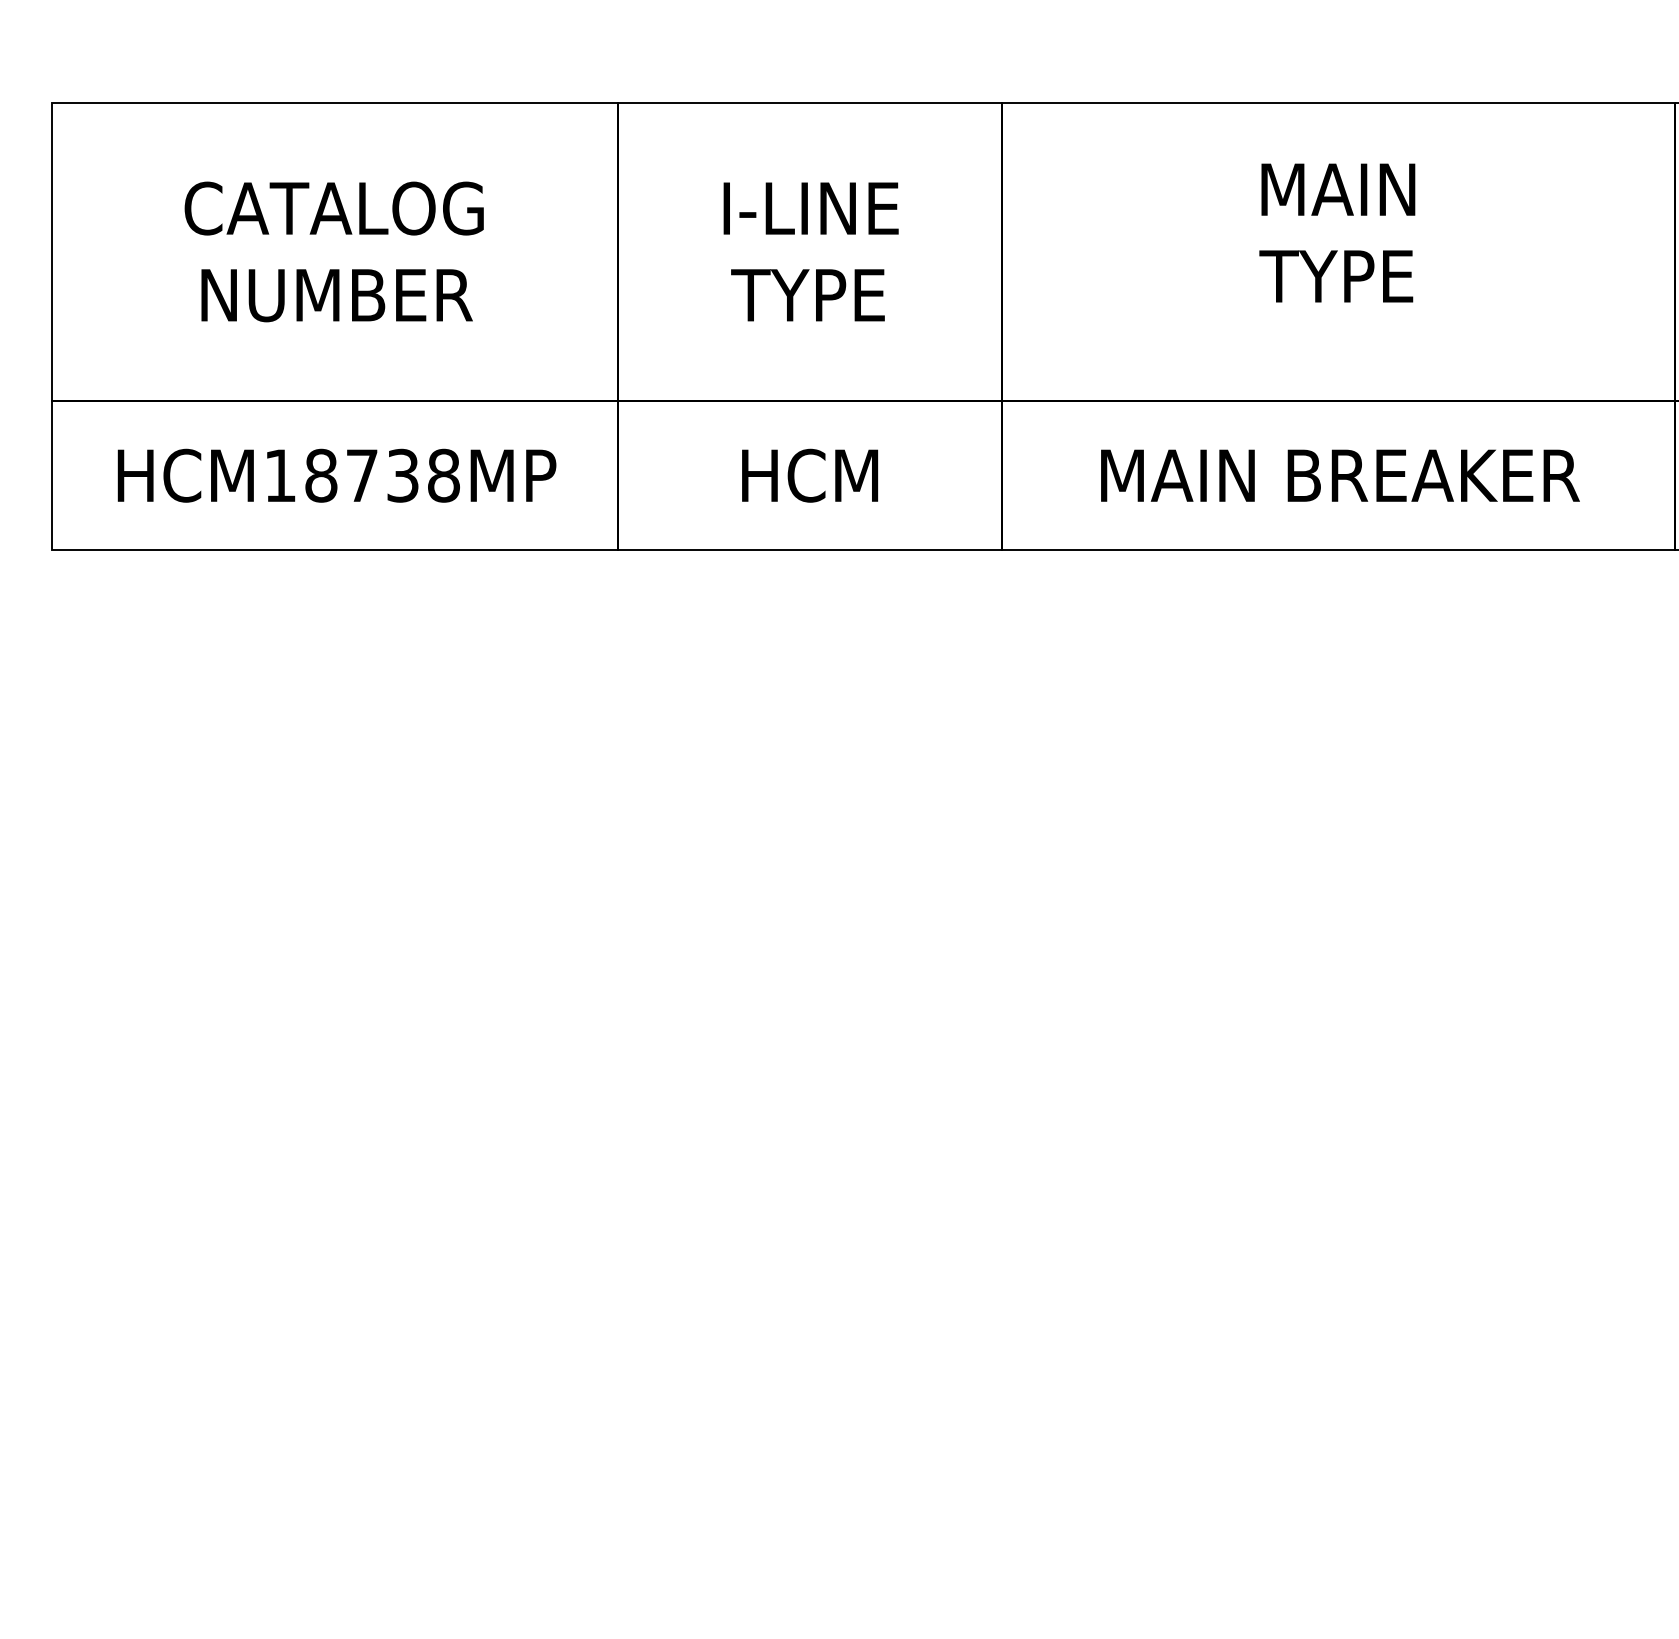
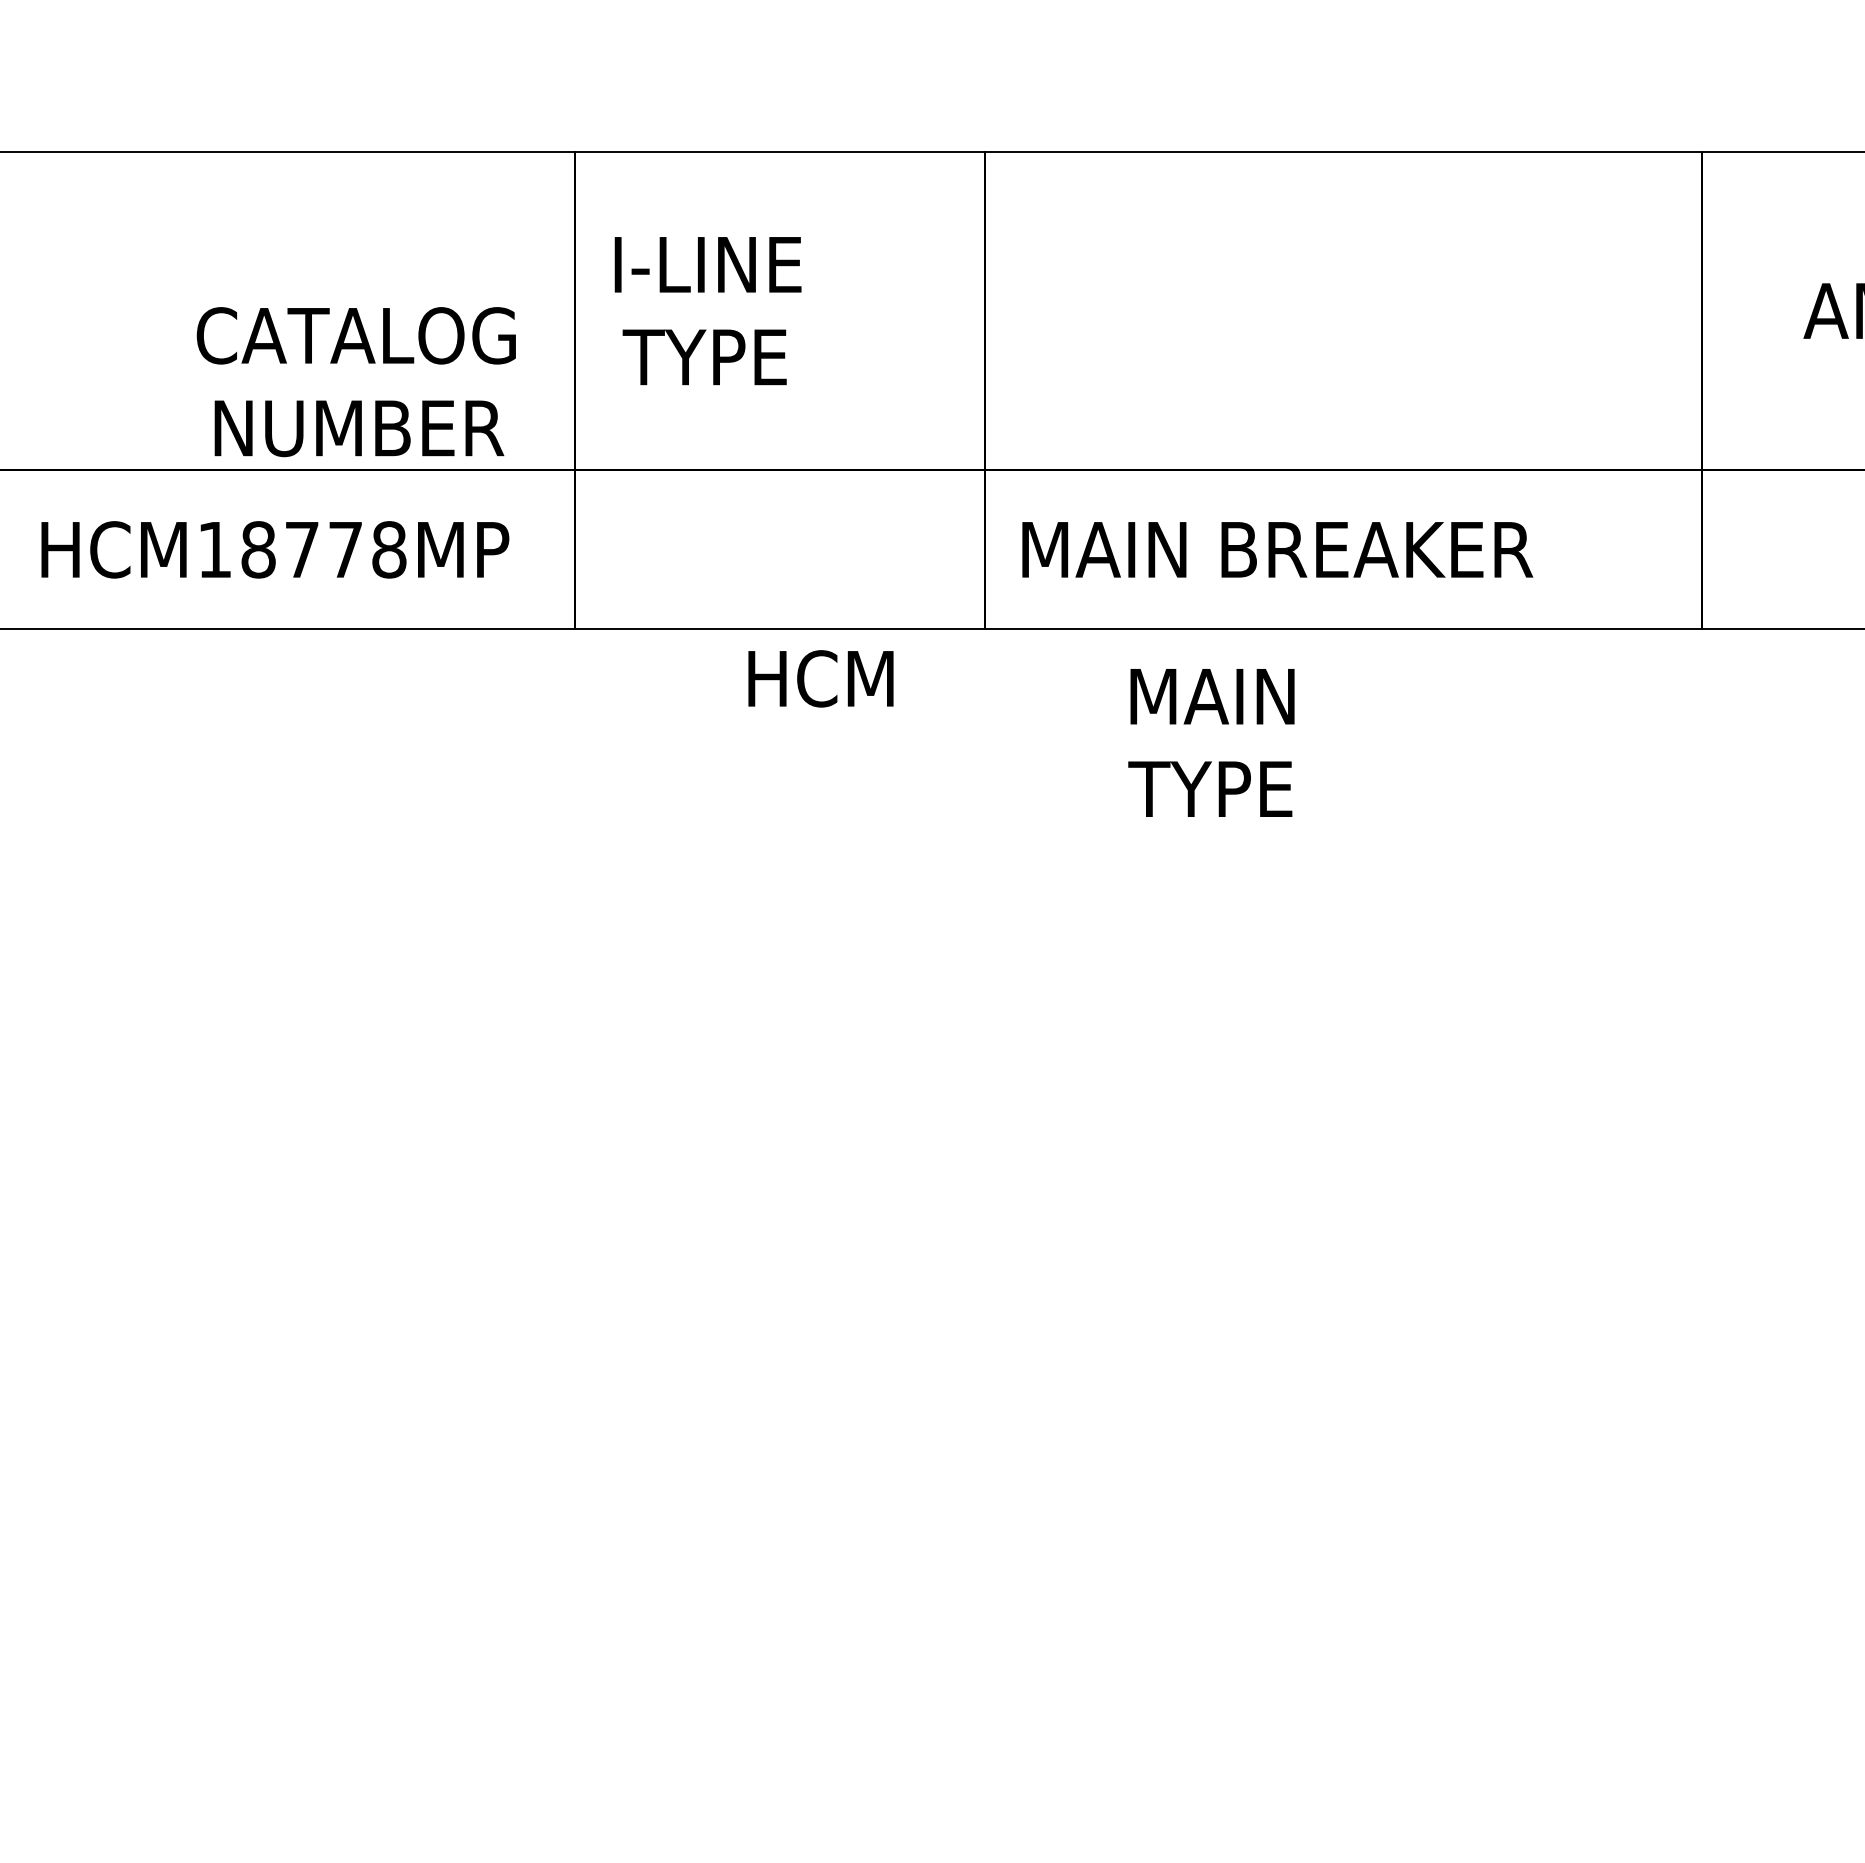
text: (1337, 232) -> (1211, 742), moved
text: (333, 252) -> (355, 382), moved
text: (810, 252) -> (707, 311), moved
text: (402, 475) -> (345, 549), HCM18738MP -> HCM18778MP
text: (809, 475) -> (820, 678), moved
text: (1340, 475) -> (1277, 549), moved

